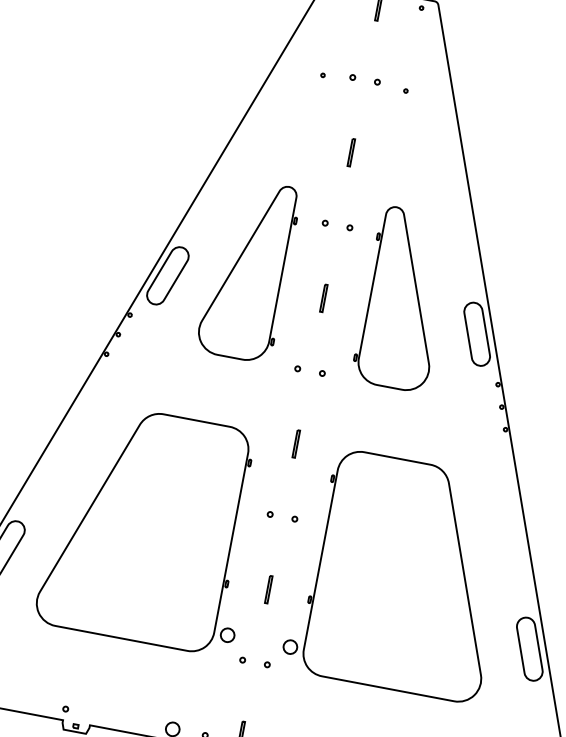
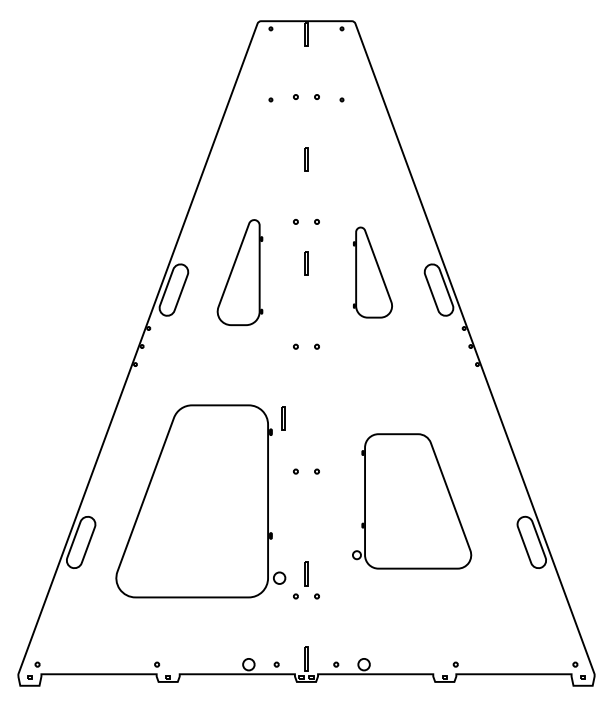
part: (248, 269) -> (239, 272), size x0.7
line: (322, 298) -> (305, 263), moved
part: (403, 299) -> (372, 272), size x0.6
line: (295, 444) -> (282, 418), moved
part: (398, 574) -> (411, 501), size x0.7
line: (267, 588) -> (305, 573), moved

